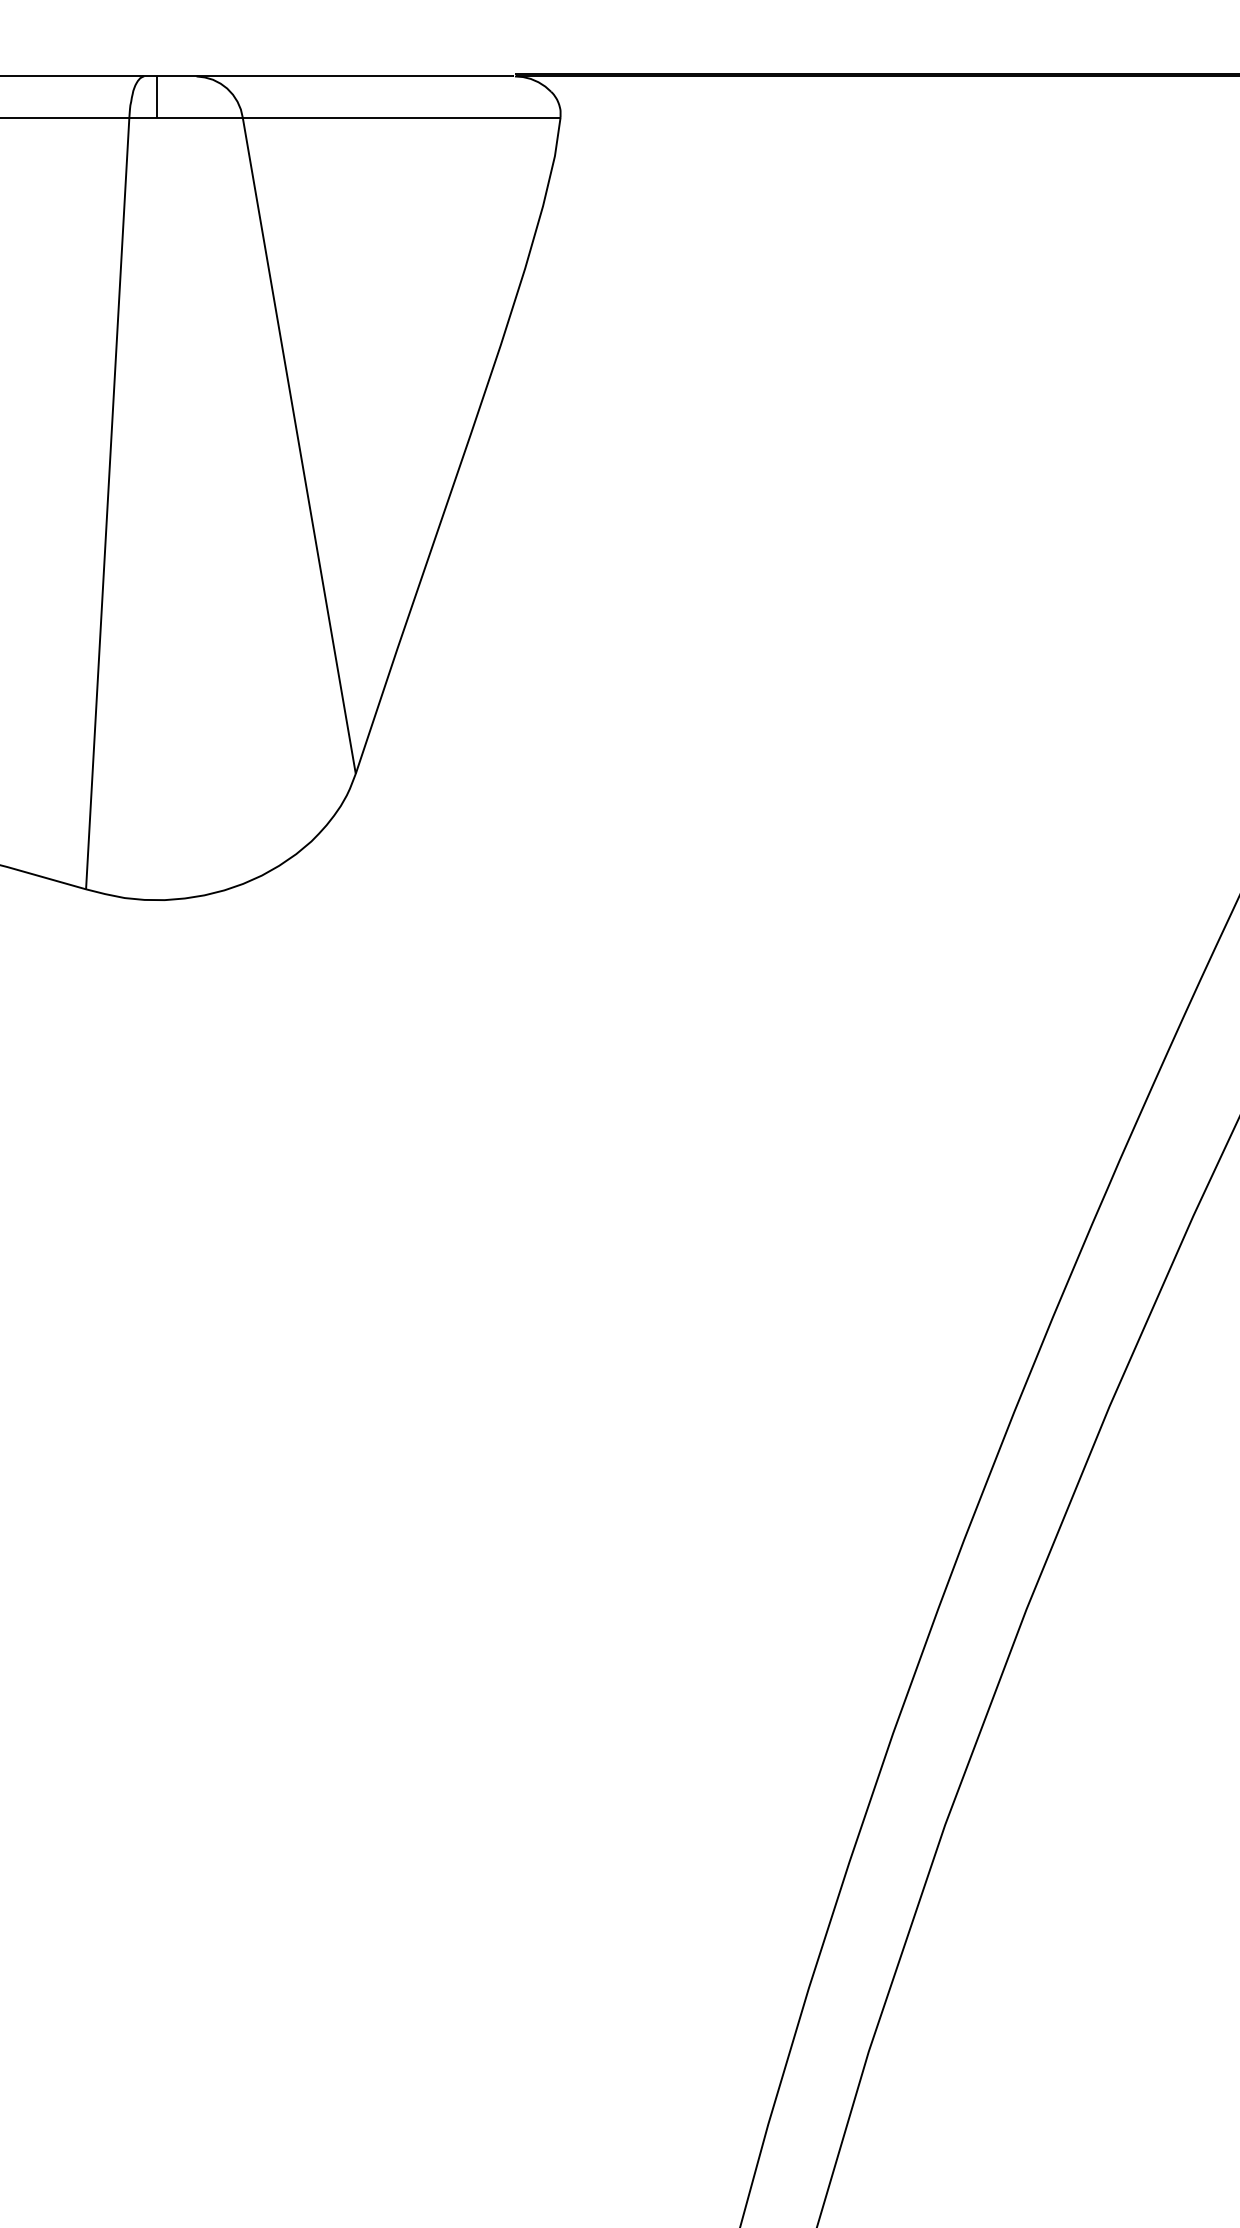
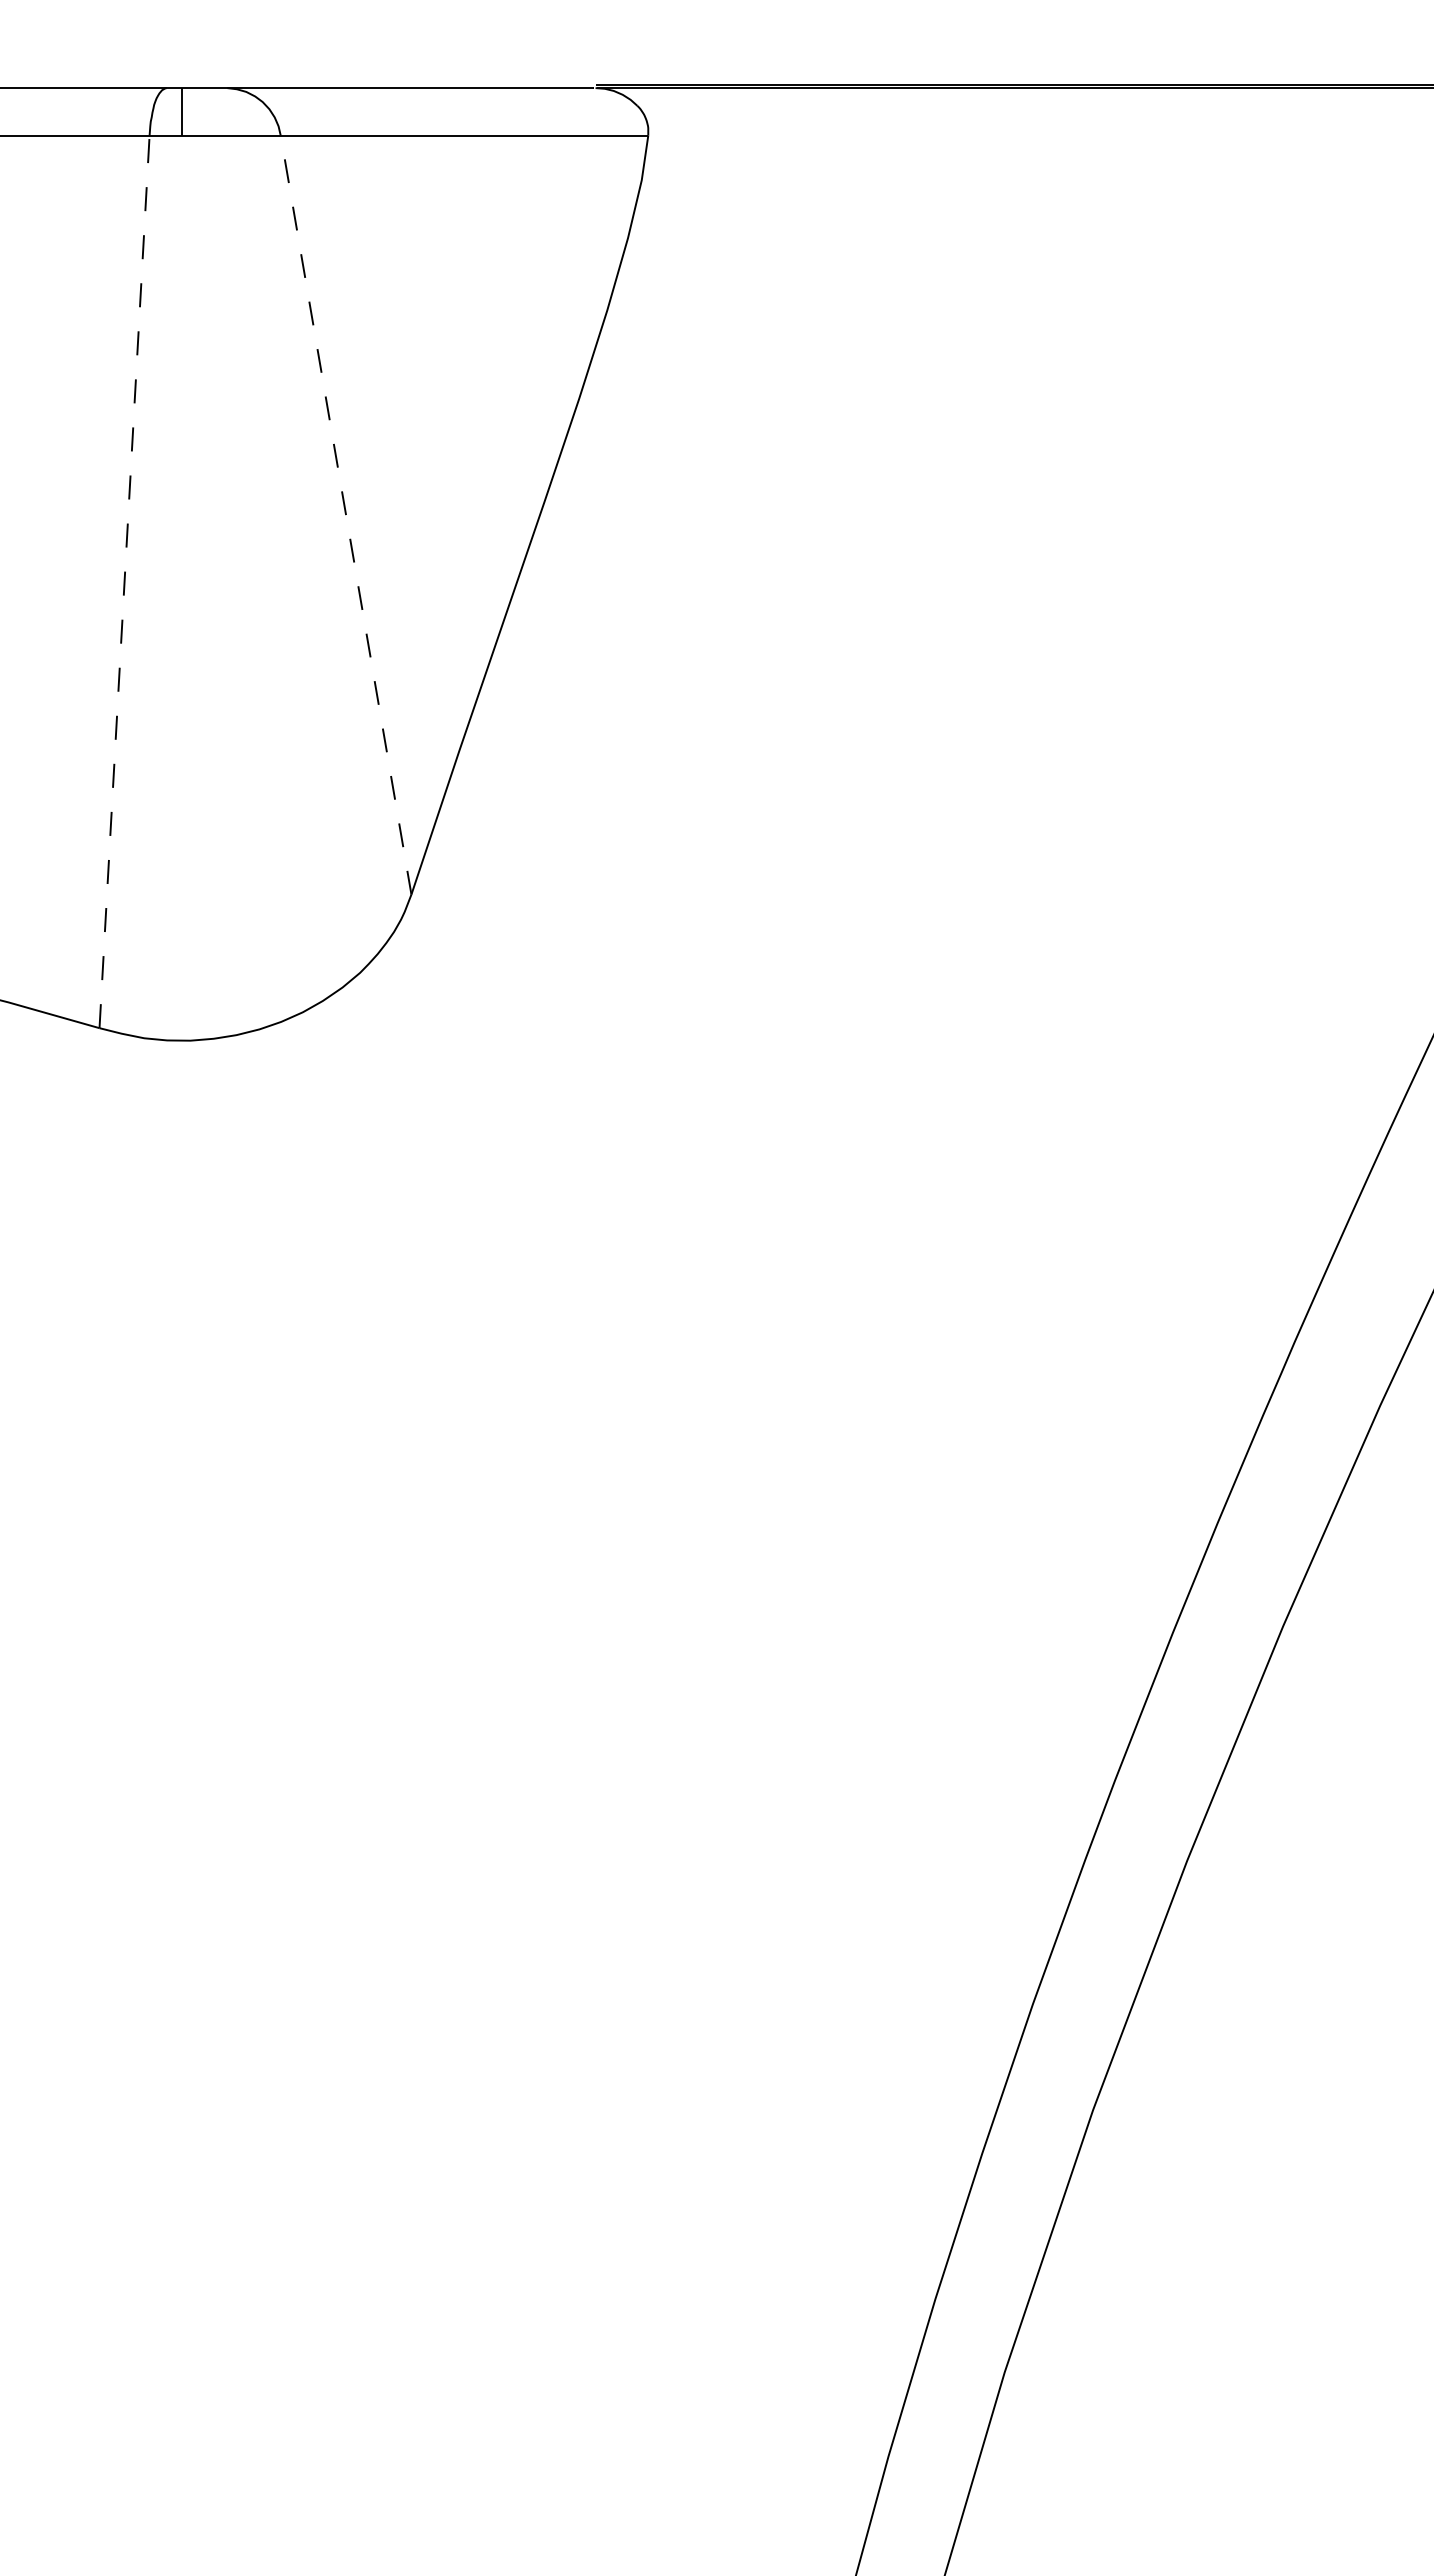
line: (299, 445) -> (346, 514), solid -> dashed
line: (107, 503) -> (124, 581), solid -> dashed

